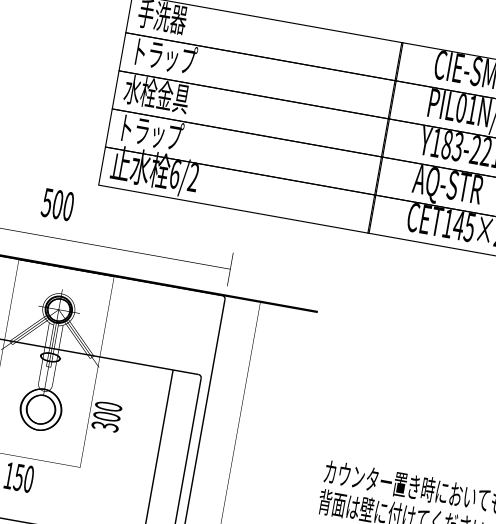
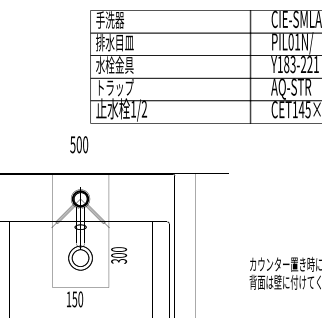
text: (163, 55) -> (114, 42), トラップ -> 排水目皿
text: (175, 174) -> (133, 109), 6/2 -> 1/2
text: (58, 204) -> (79, 144), moved

